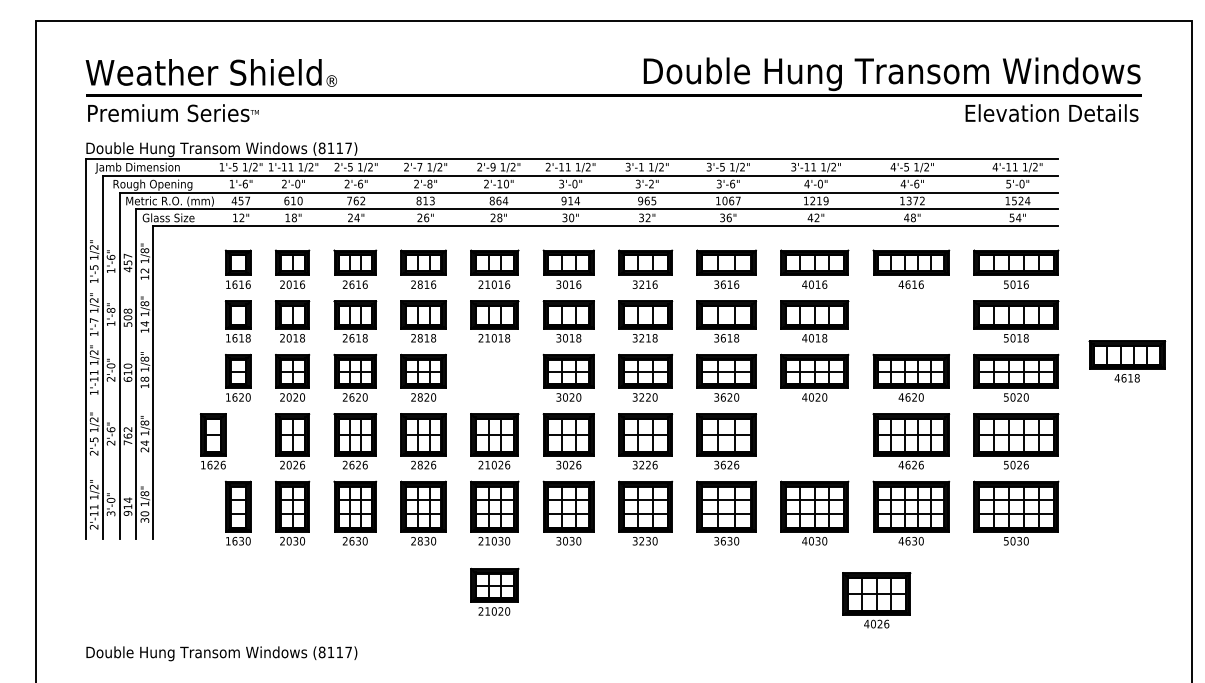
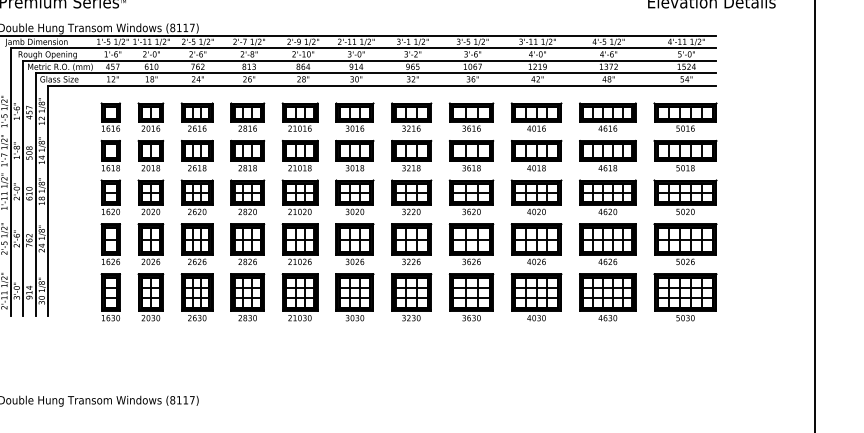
part: (1127, 361) -> (608, 155), moved
part: (212, 441) -> (110, 244), moved
part: (494, 591) -> (300, 197), moved
part: (876, 600) -> (536, 244), moved

